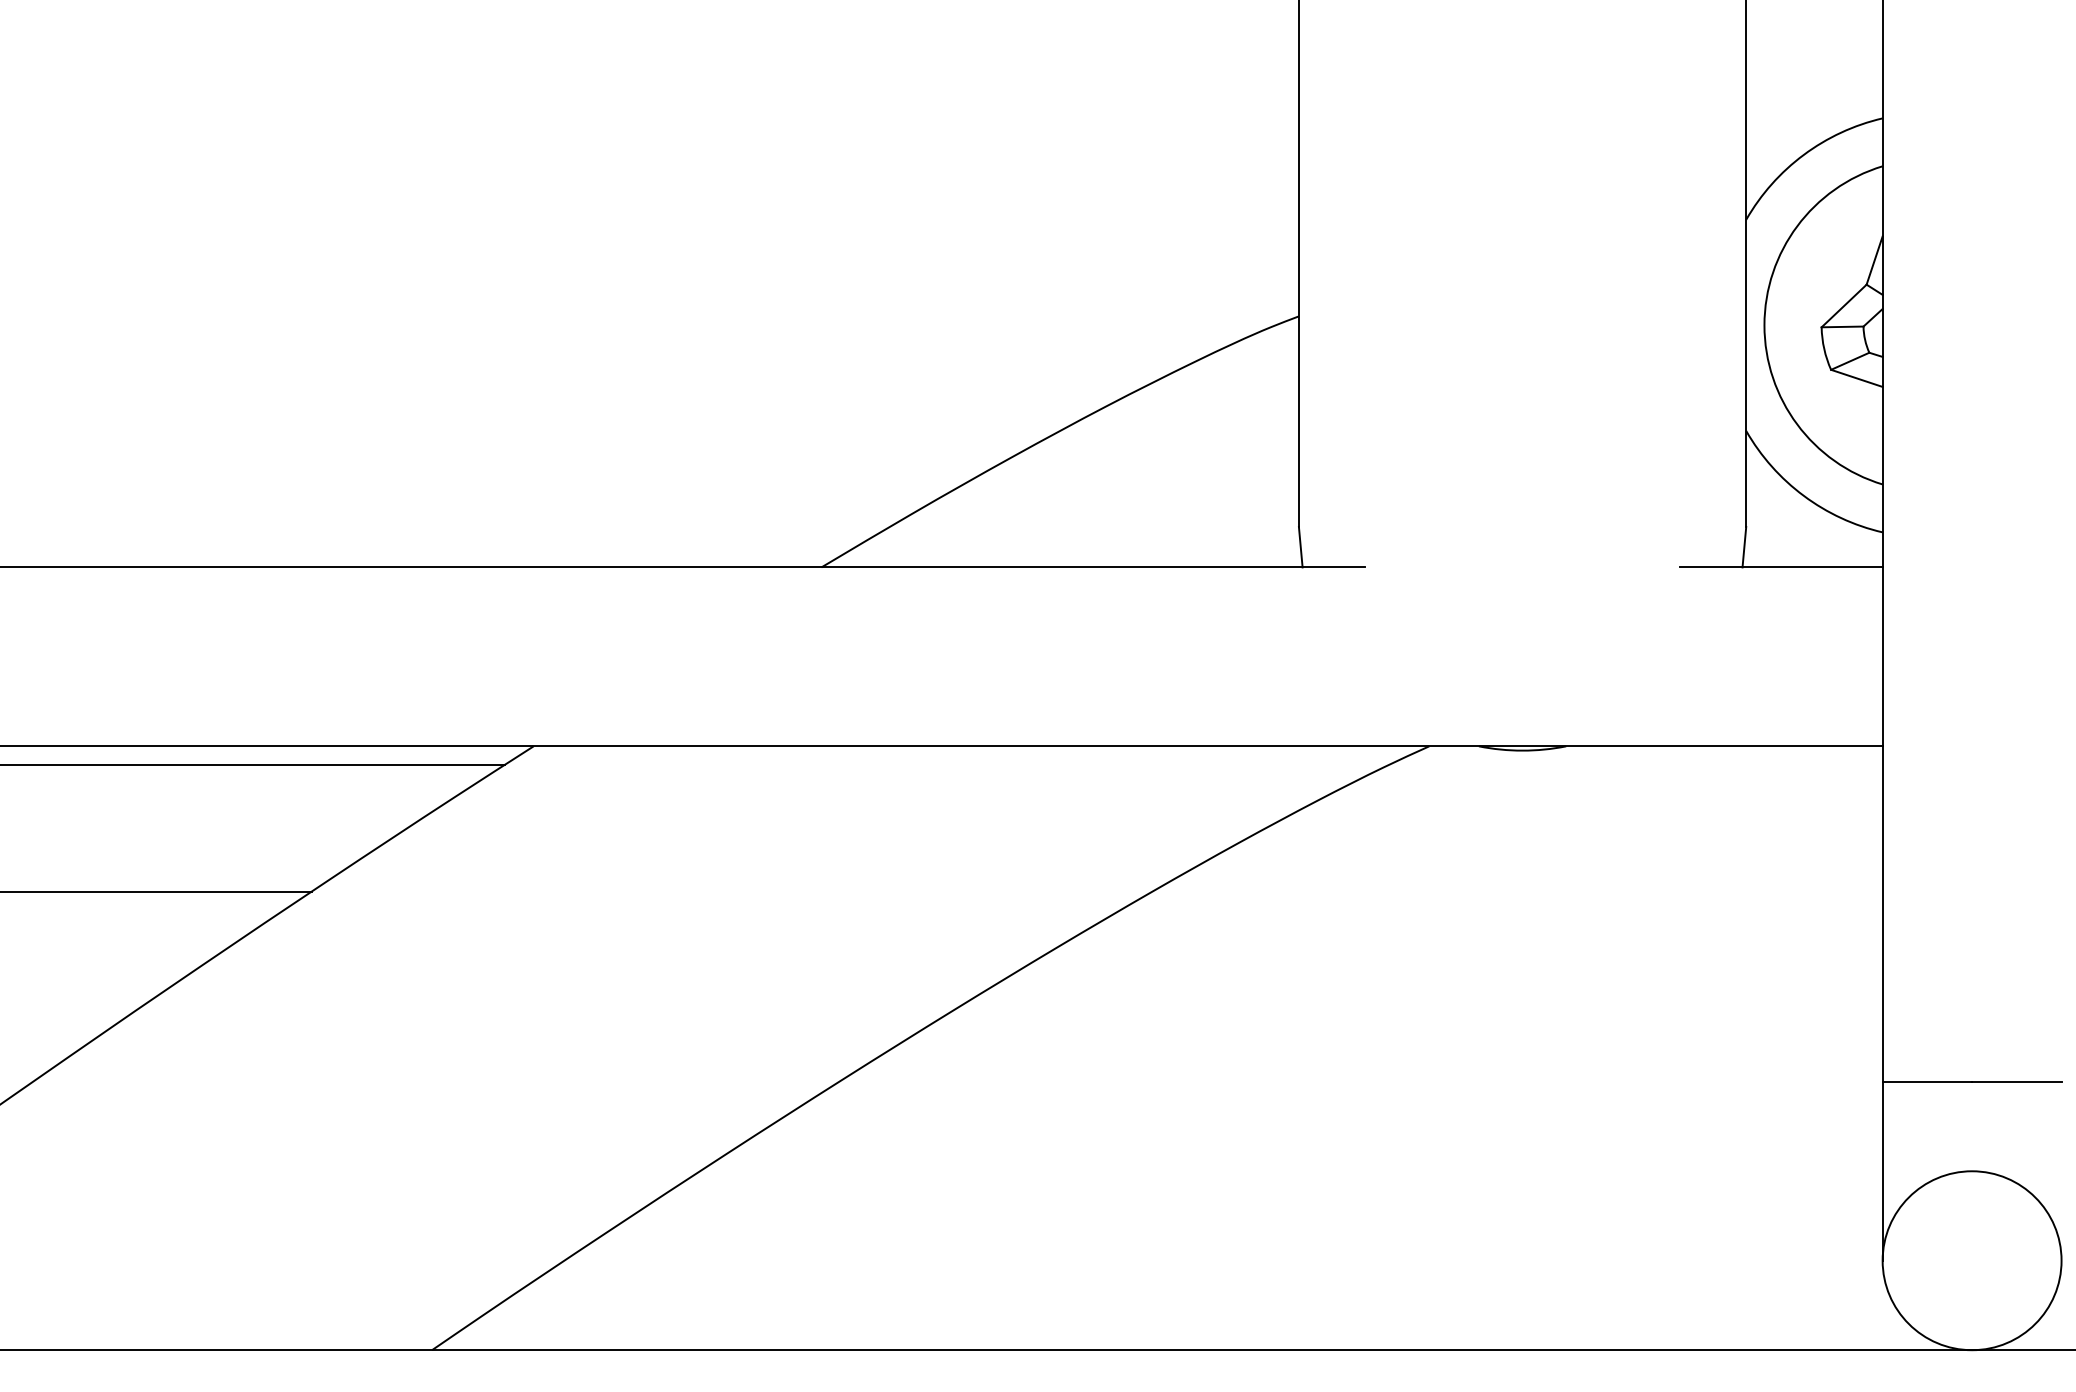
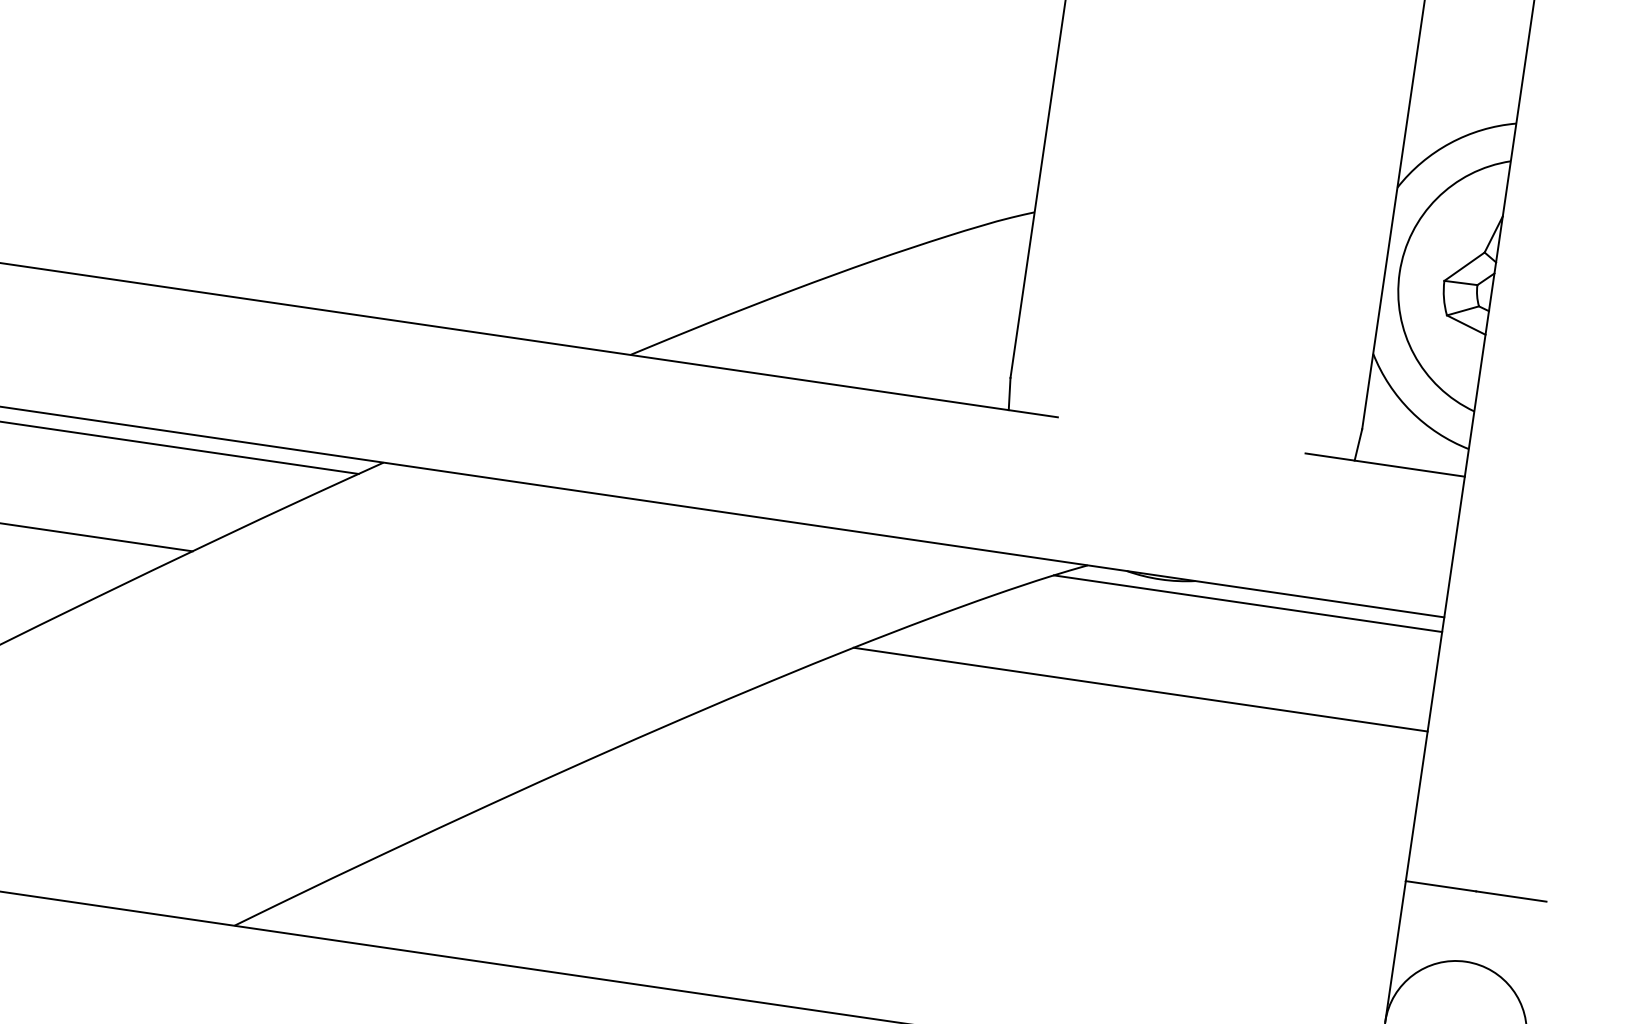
line: (1635, 765) -> (1247, 604), added
line: (1517, 891) -> (1140, 689), added

